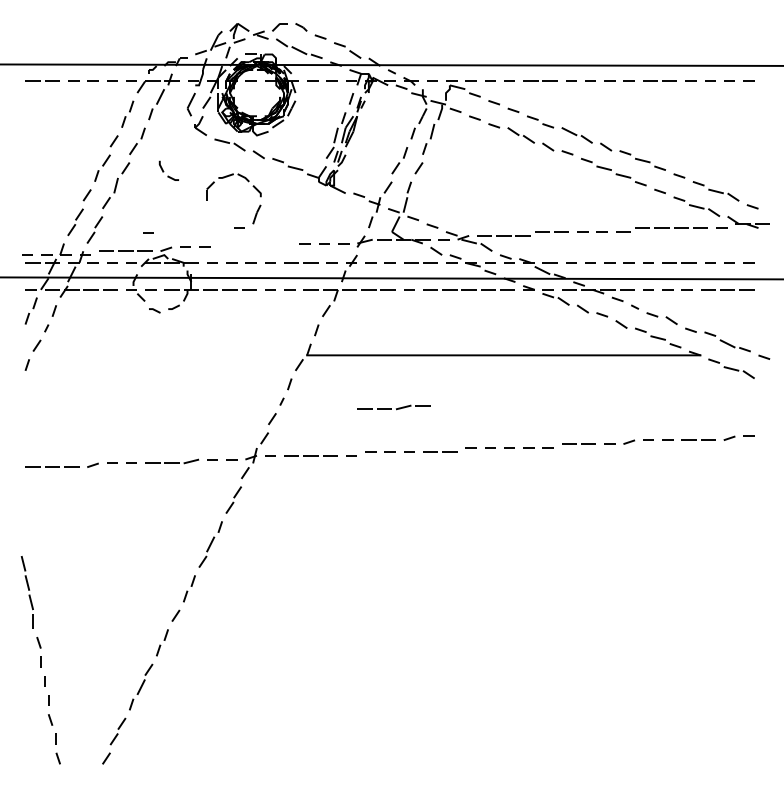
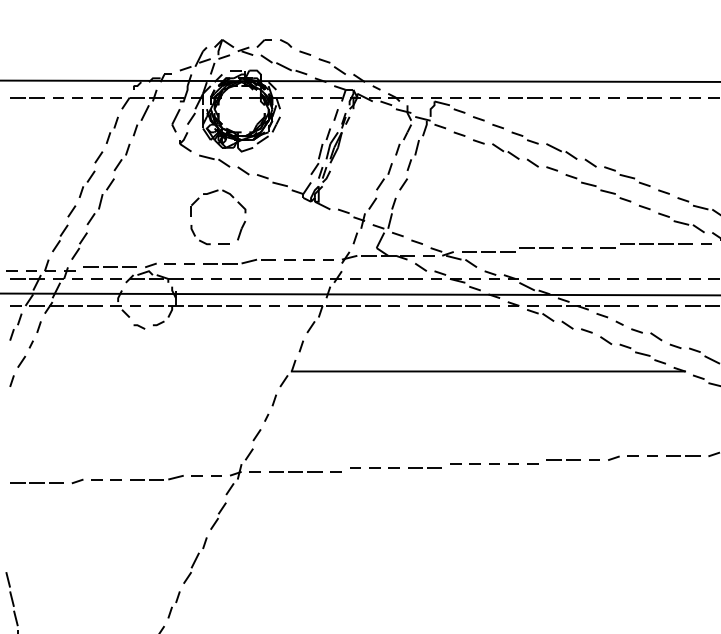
part: (168, 170) -> (200, 234), moved
line: (148, 232) -> (133, 248), removed
part: (393, 407) -> (239, 261), moved

